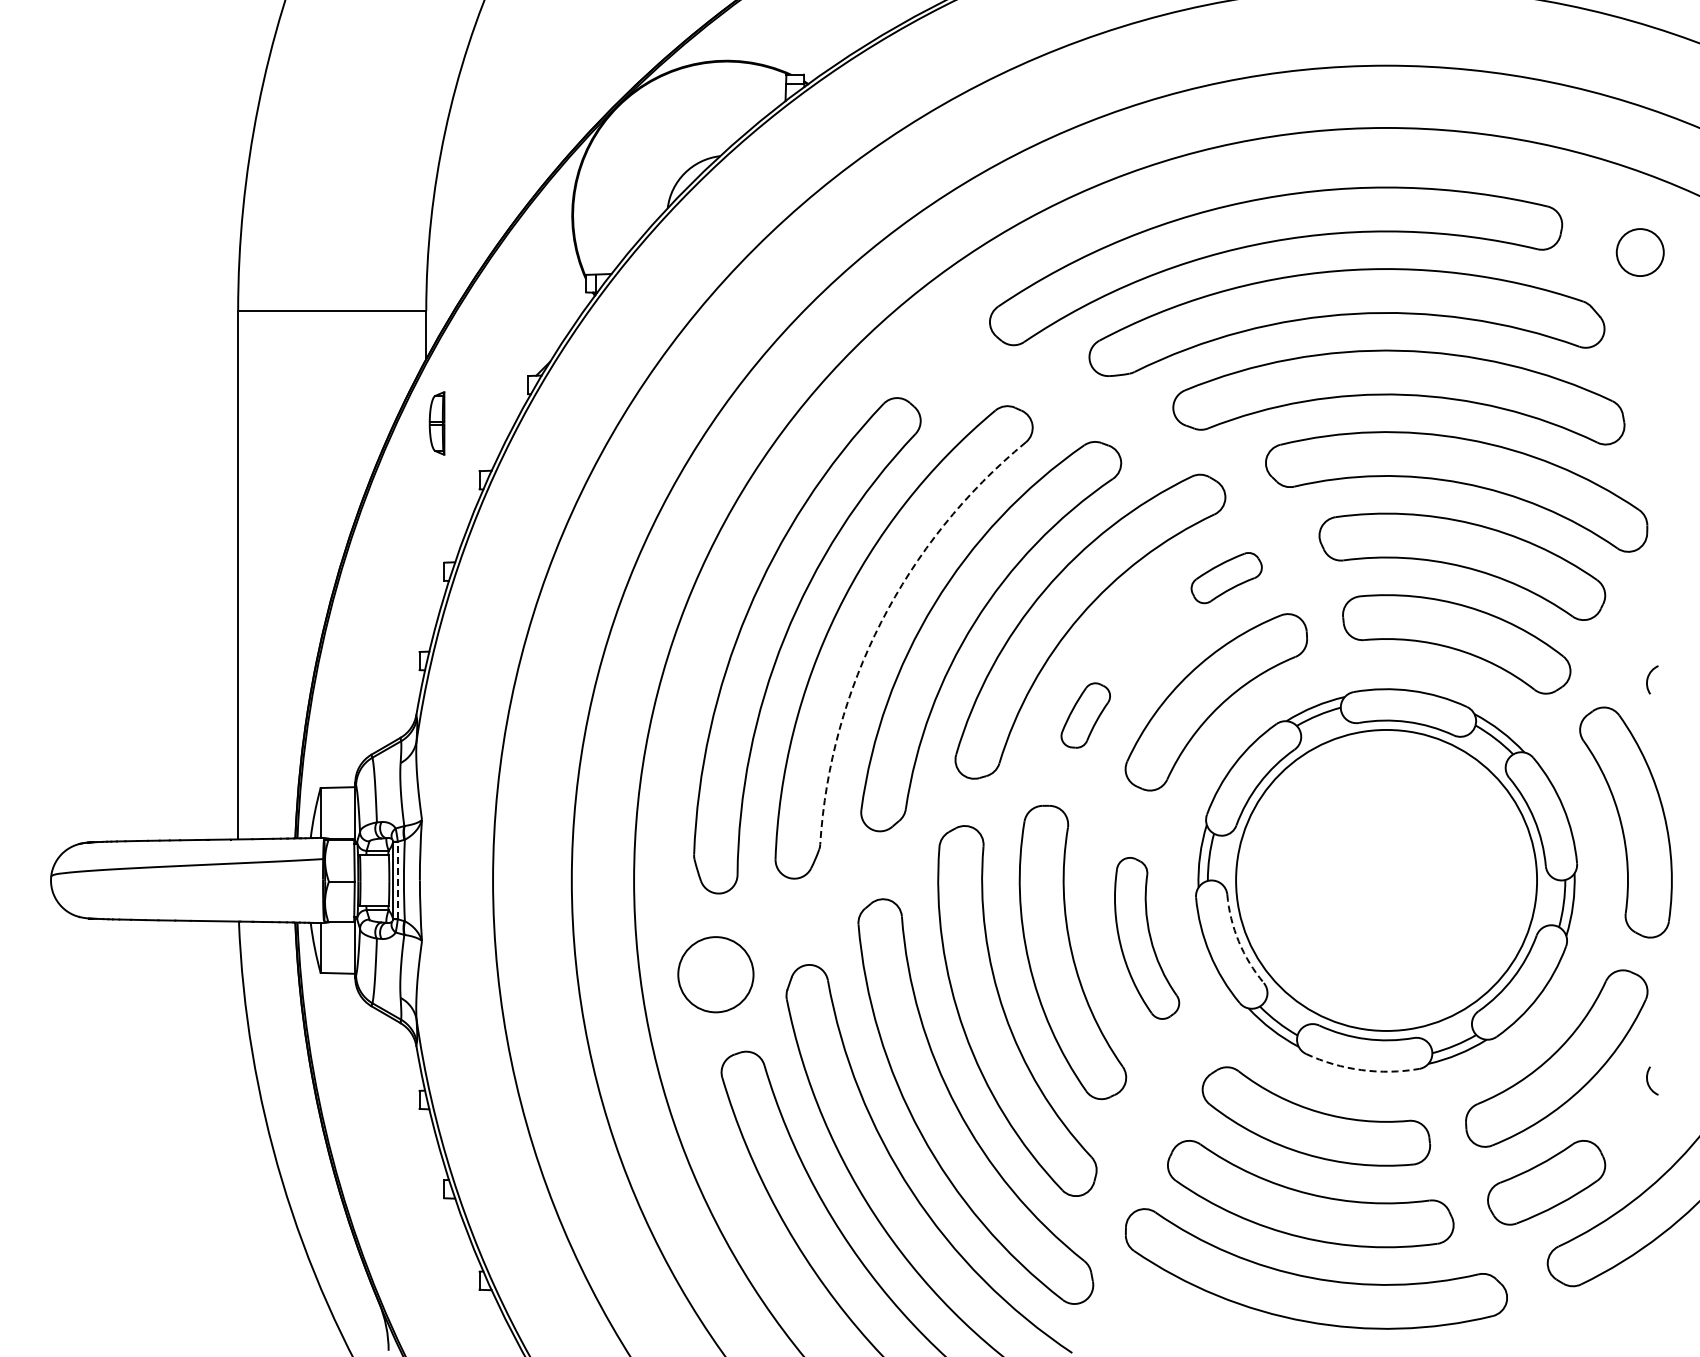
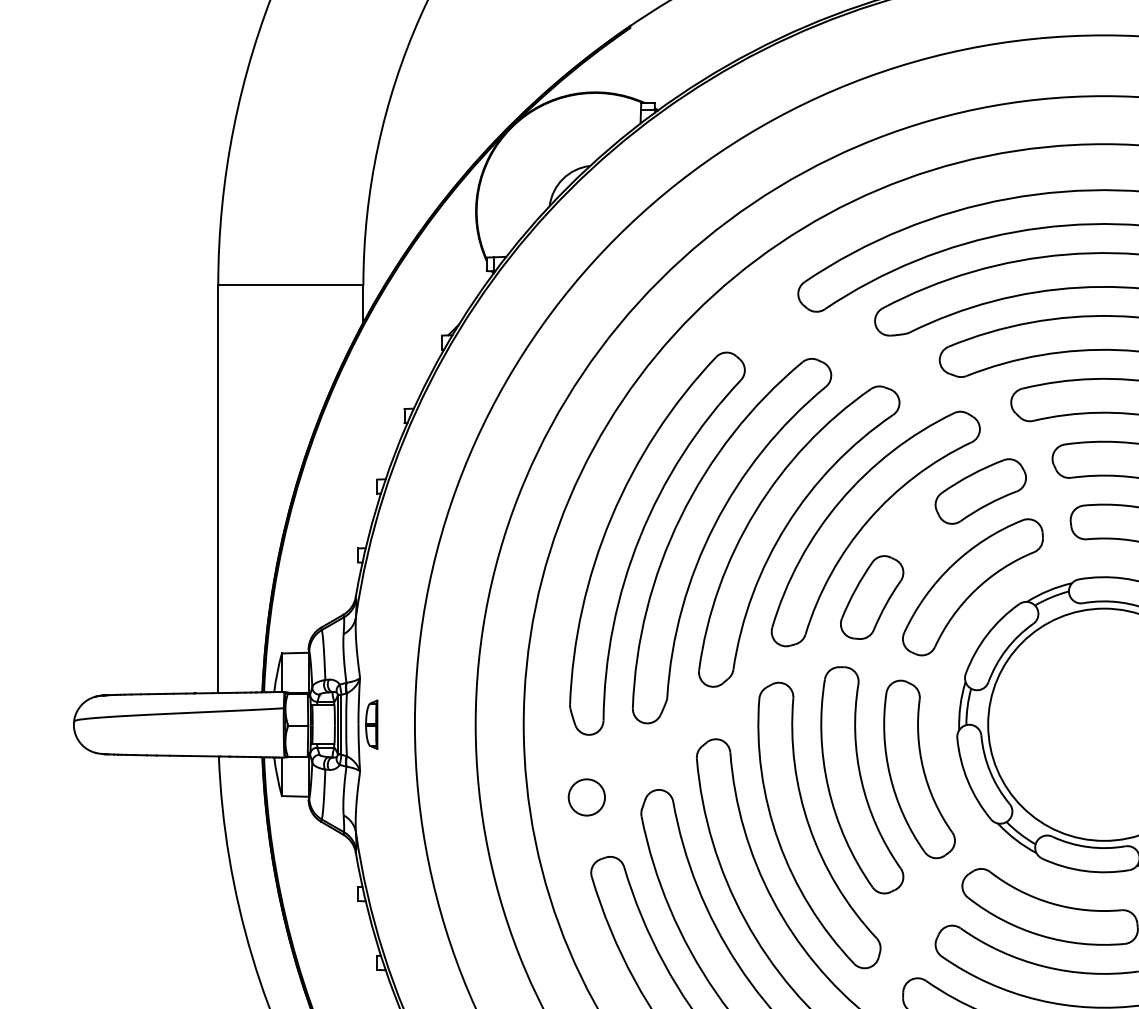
part: (436, 423) -> (371, 724), moved
part: (1226, 577) -> (980, 491), size x1.67
arc: (881, 622) -> (714, 525), dashed -> solid
part: (1085, 715) -> (871, 597), size x1.67
line: (397, 880) -> (341, 724), dashed -> solid
part: (1146, 938) -> (919, 769), size x1.43
arc: (1238, 941) -> (990, 771), dashed -> solid
circle: (715, 974) -> (586, 797), size x0.62
arc: (1361, 1070) -> (1084, 871), dashed -> solid

